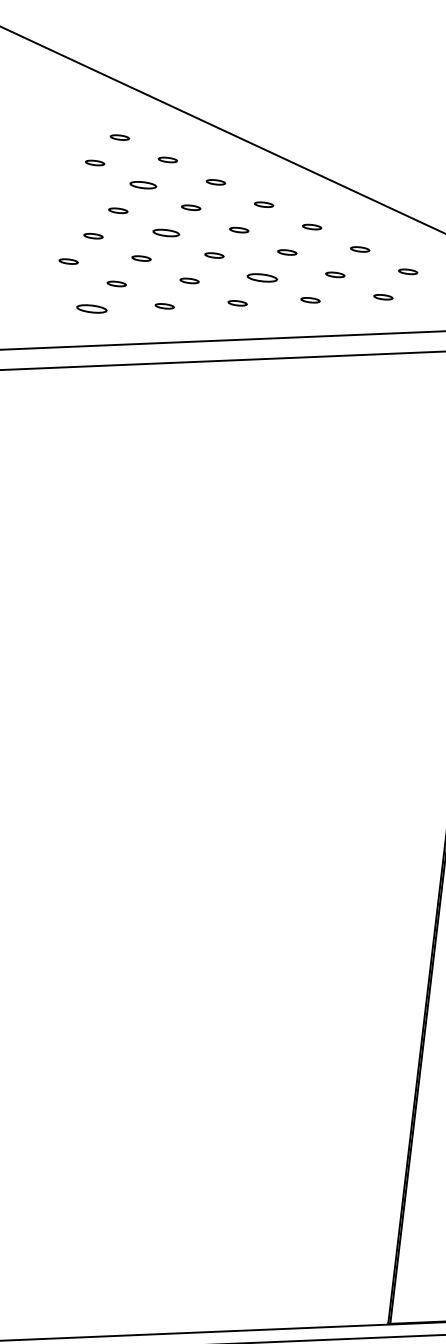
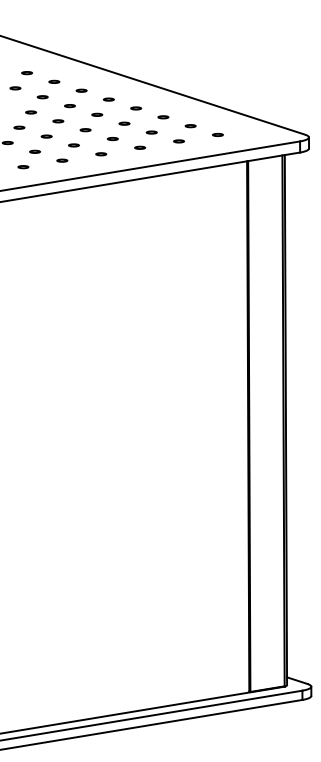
part: (142, 185) -> (42, 97), size x0.71
part: (166, 233) -> (58, 121), size x0.71
part: (261, 276) -> (112, 138), size x0.62
part: (92, 310) -> (23, 167), size x0.62

